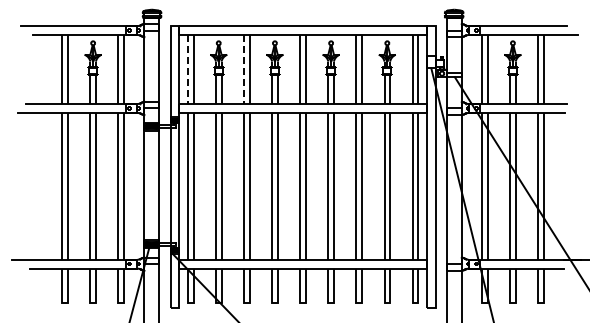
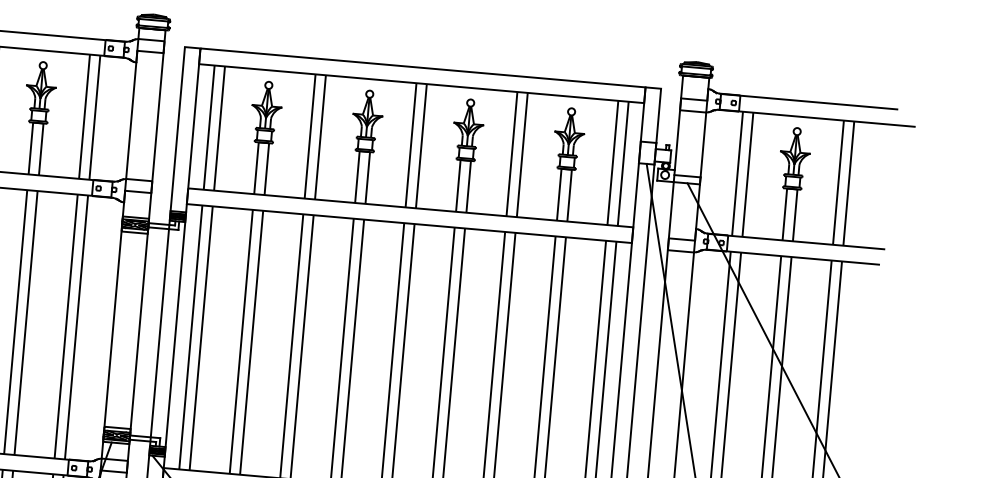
line: (187, 69) -> (208, 127), dashed -> solid
line: (244, 69) -> (310, 136), dashed -> solid

